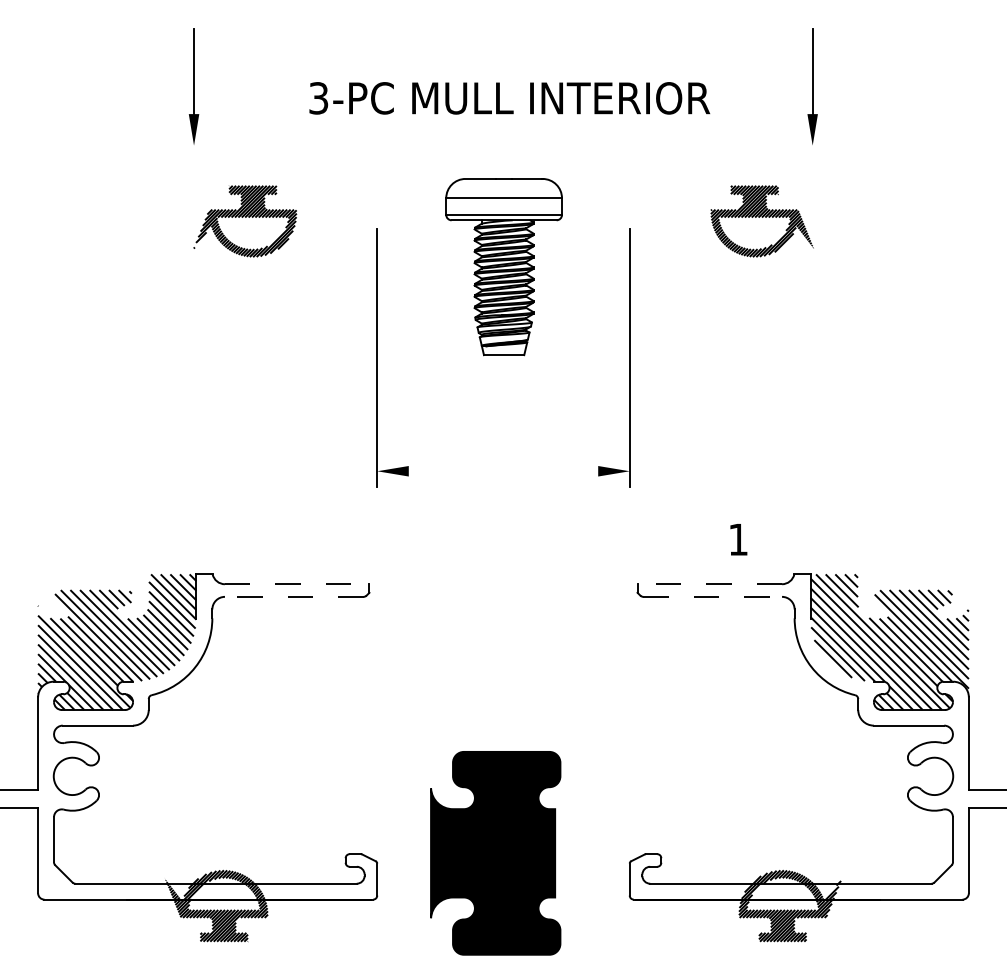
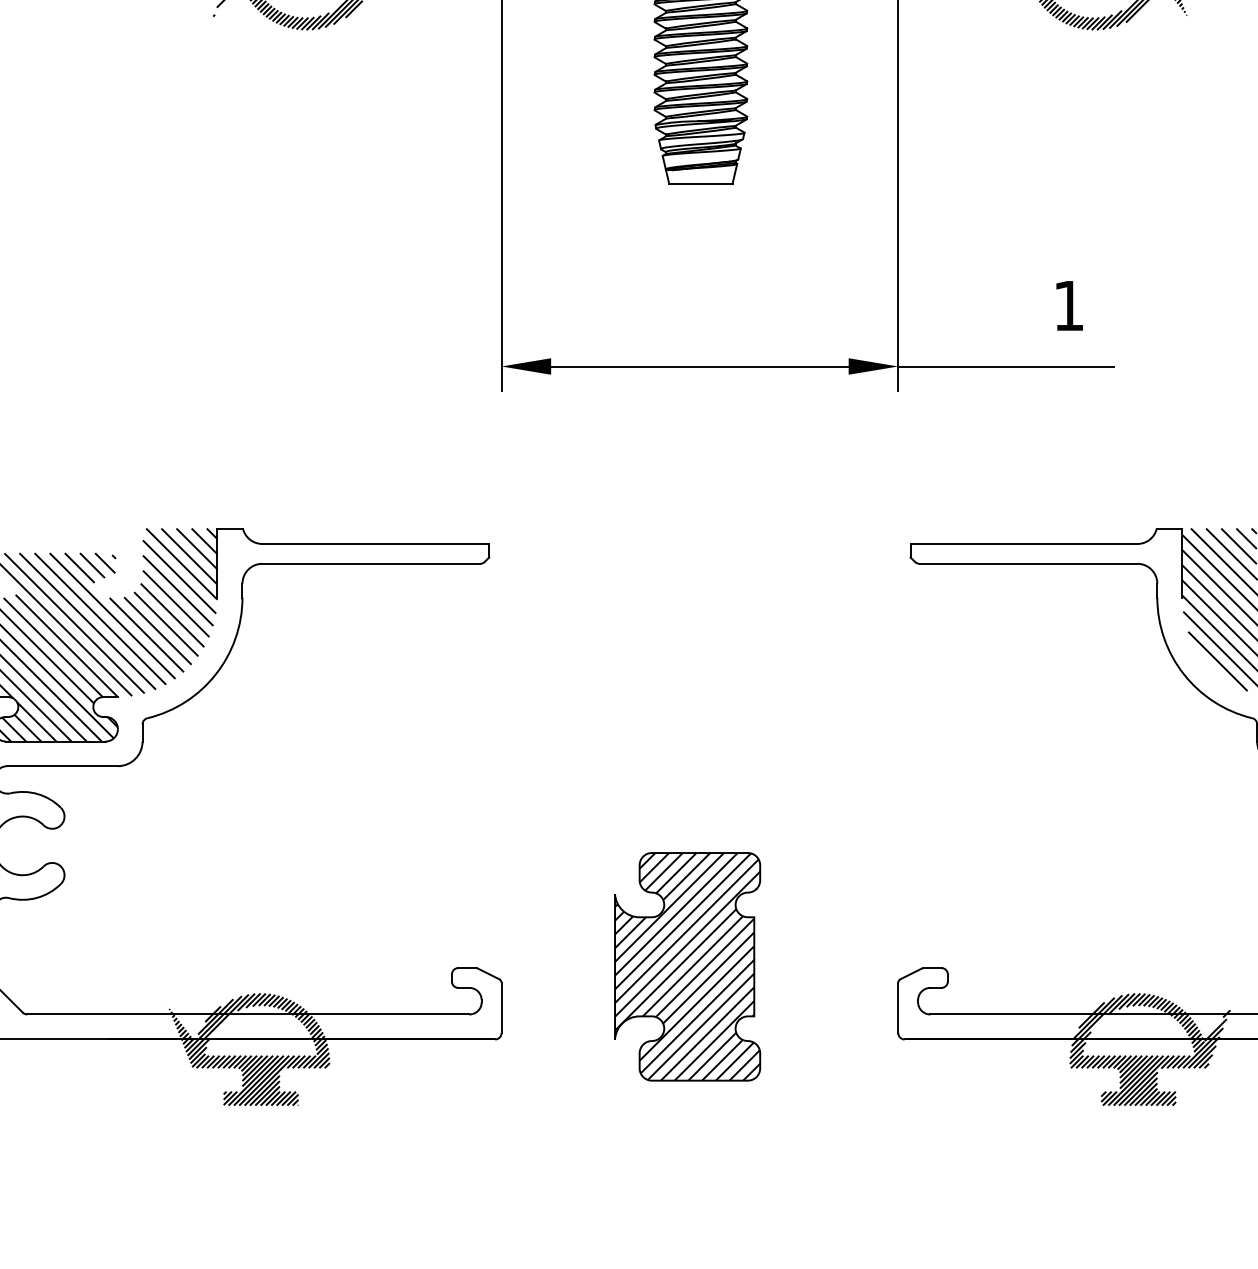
line: (503, 471) -> (699, 366), added
line: (698, 471) -> (1006, 366), added
text: (738, 539) -> (1069, 305), moved
line: (297, 584) -> (376, 544), dashed -> solid
line: (709, 584) -> (1023, 544), dashed -> solid
line: (293, 596) -> (369, 563), dashed -> solid
line: (713, 596) -> (1029, 563), dashed -> solid
part: (495, 853) -> (687, 967), size x0.71

